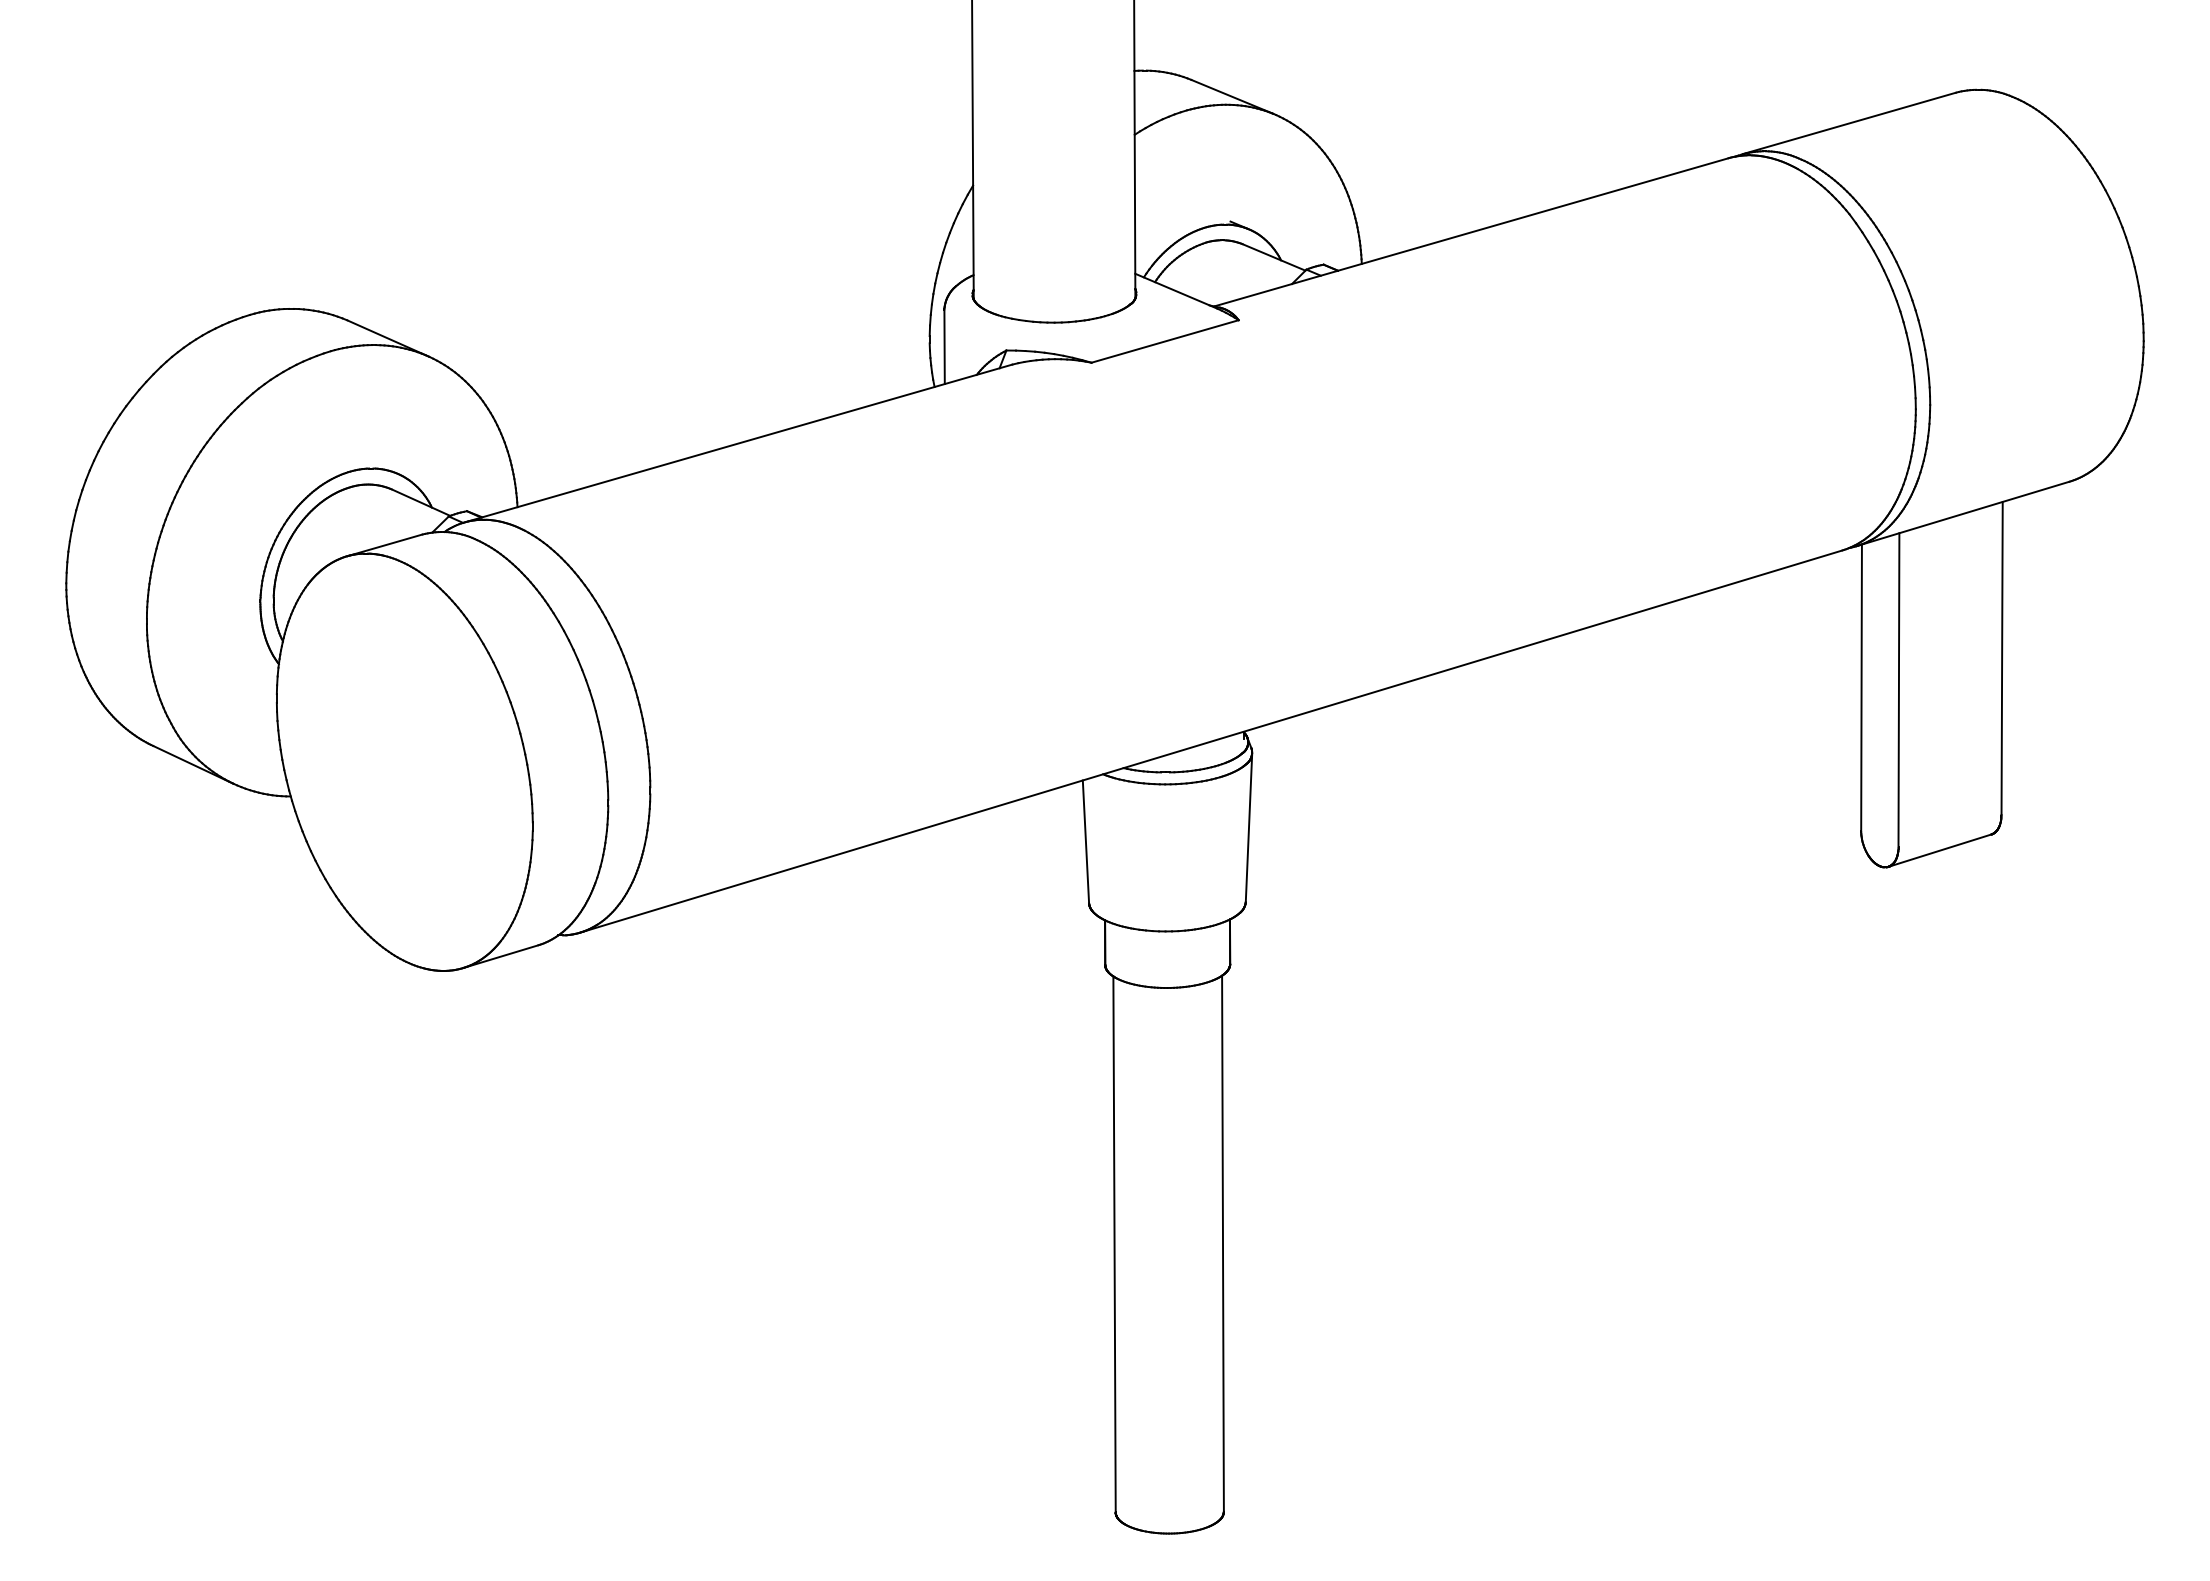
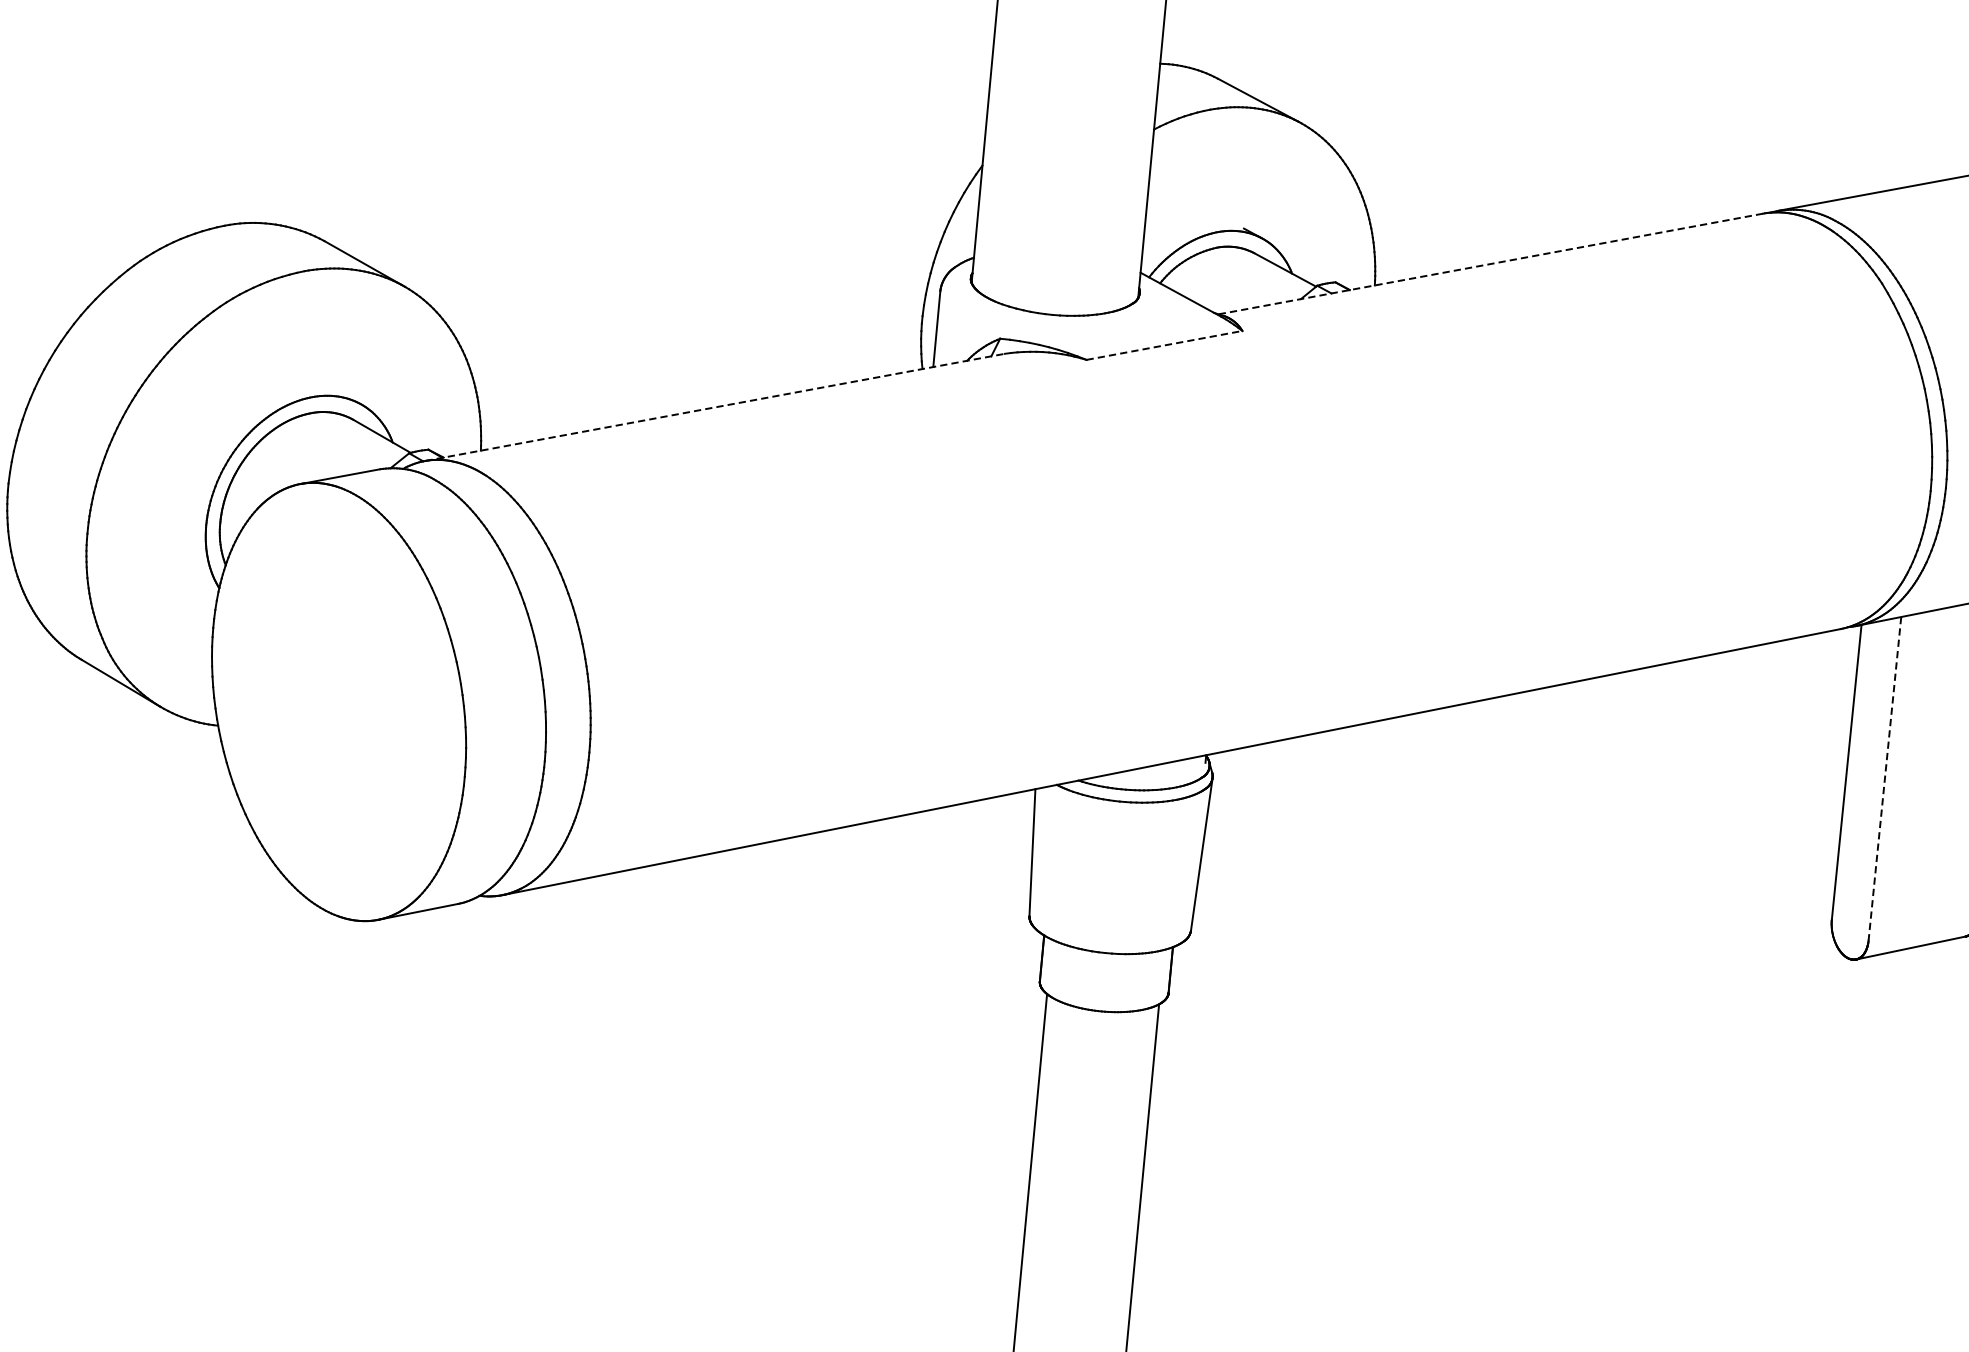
line: (1471, 232) -> (1490, 264), solid -> dashed
line: (1165, 341) -> (1164, 345), solid -> dashed
line: (738, 443) -> (714, 407), solid -> dashed
line: (1898, 690) -> (1884, 778), solid -> dashed

